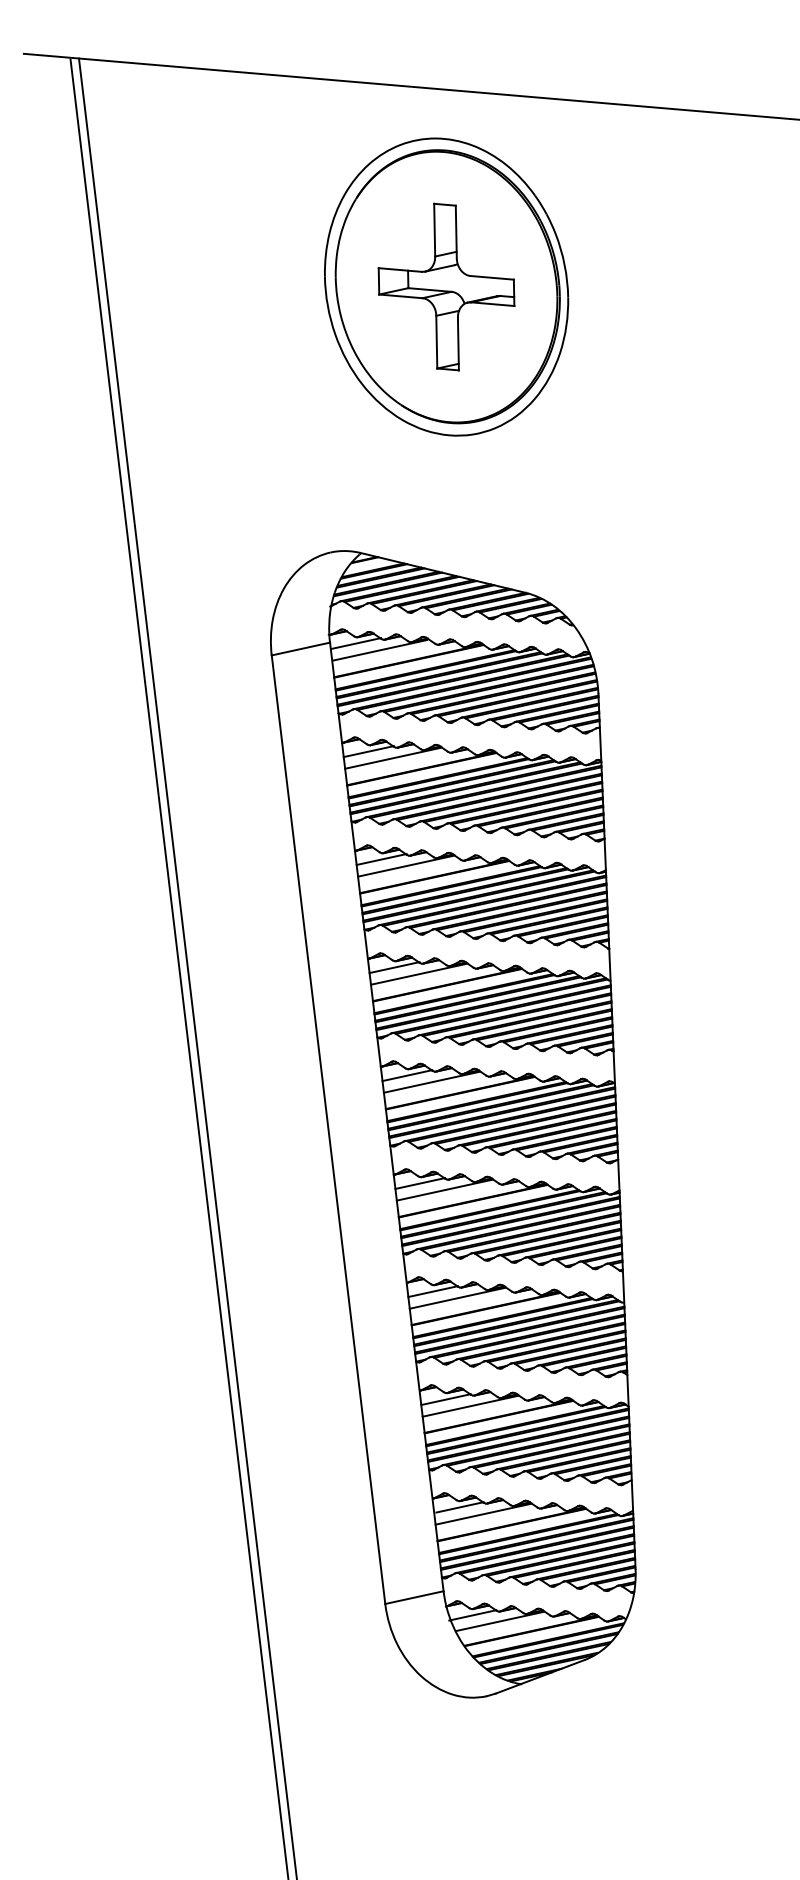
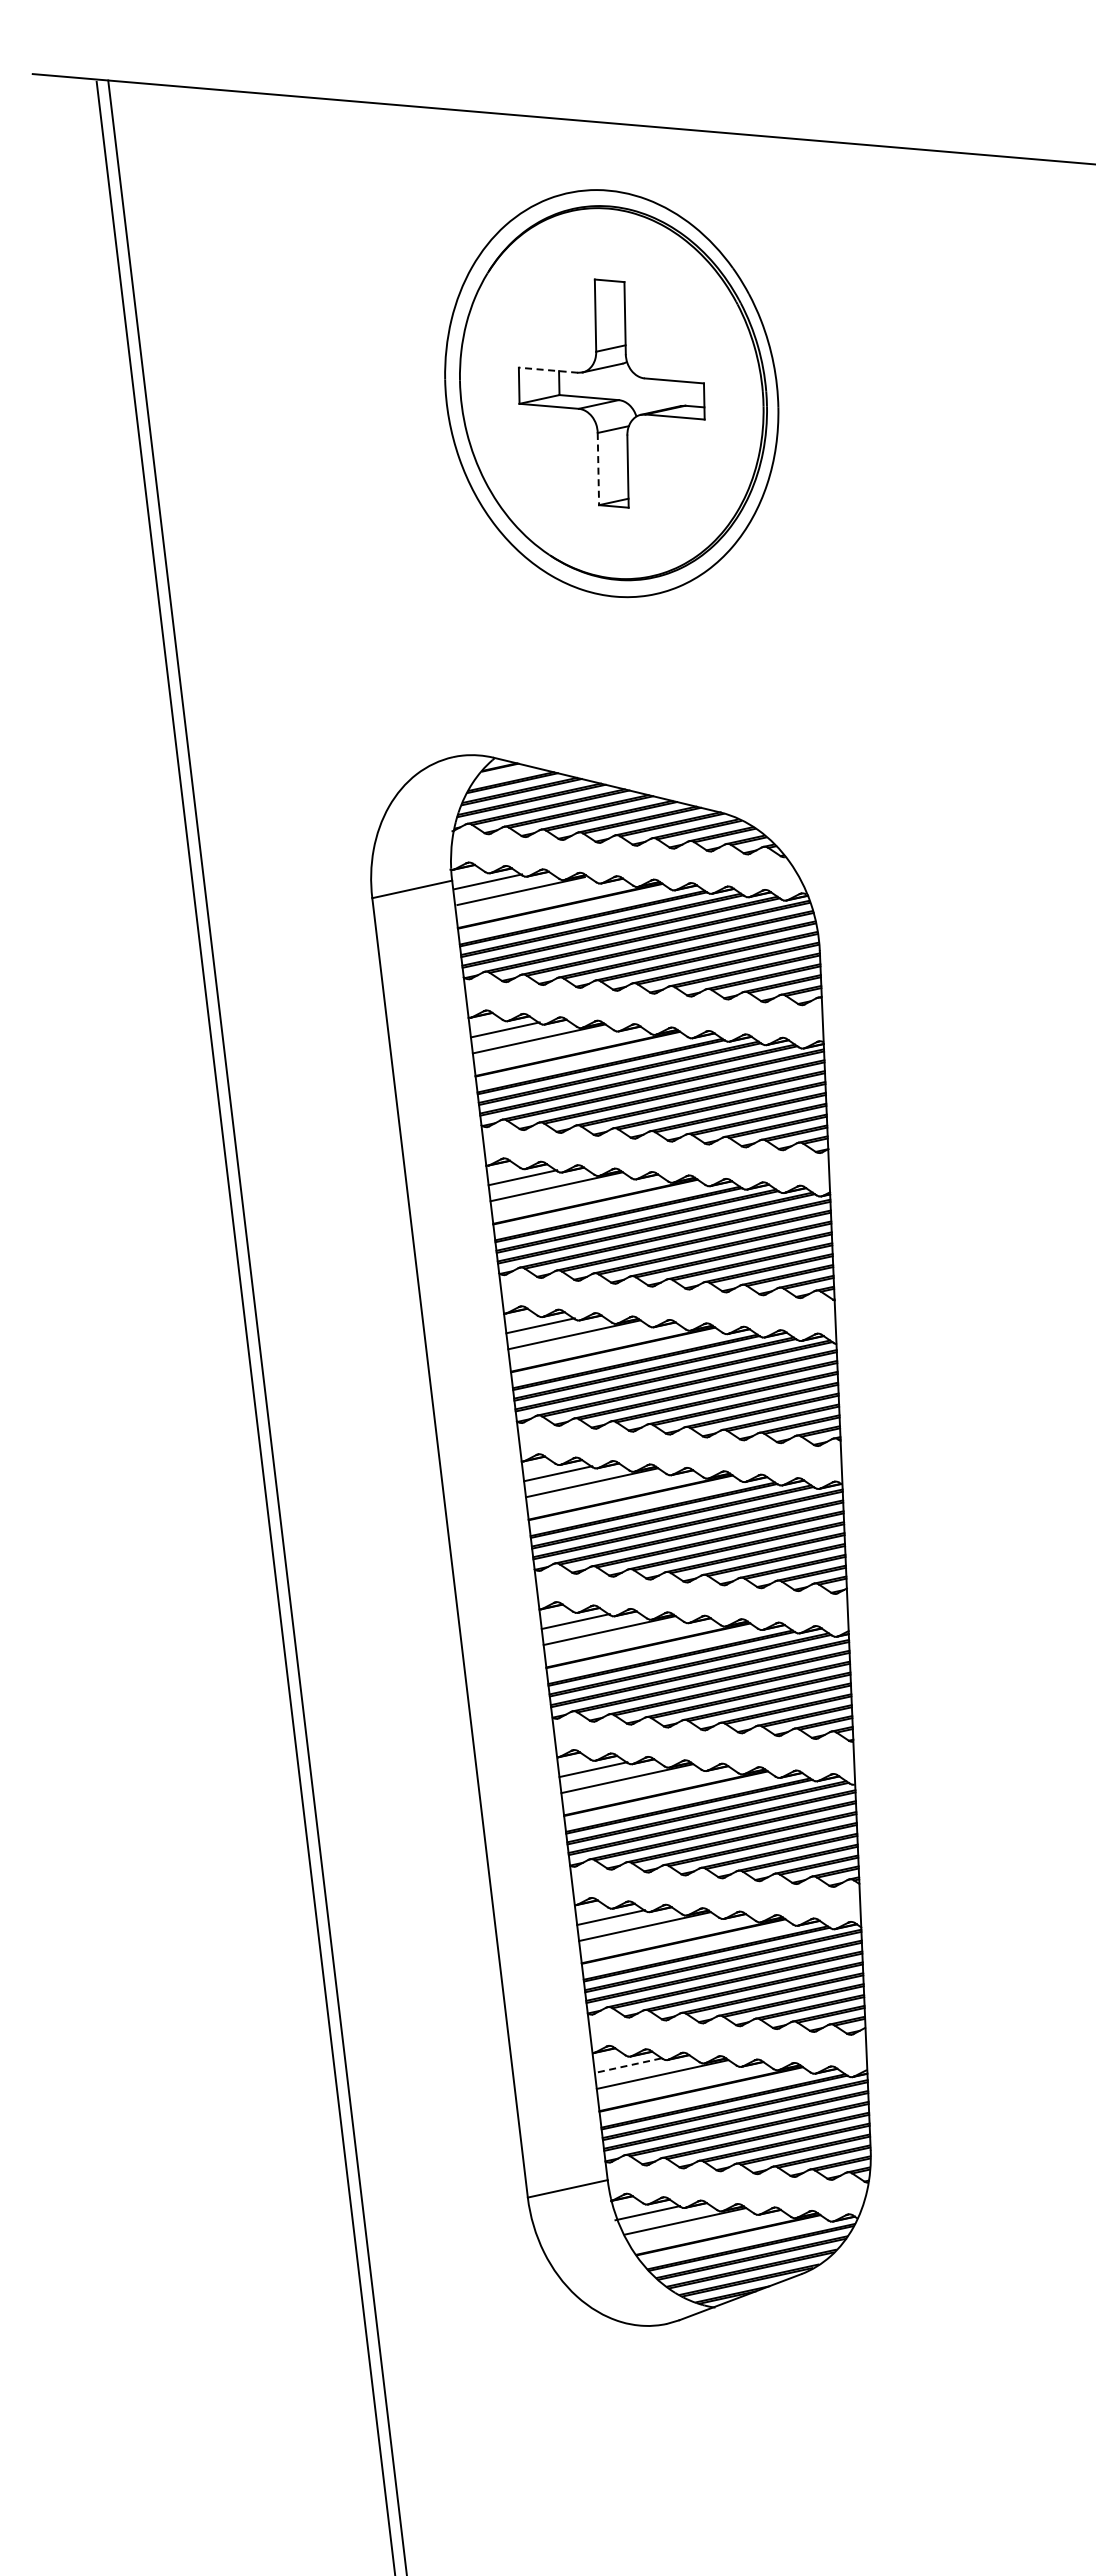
line: (400, 270) -> (548, 370), solid -> dashed
line: (436, 342) -> (598, 469), solid -> dashed
line: (460, 1507) -> (630, 2065), solid -> dashed

